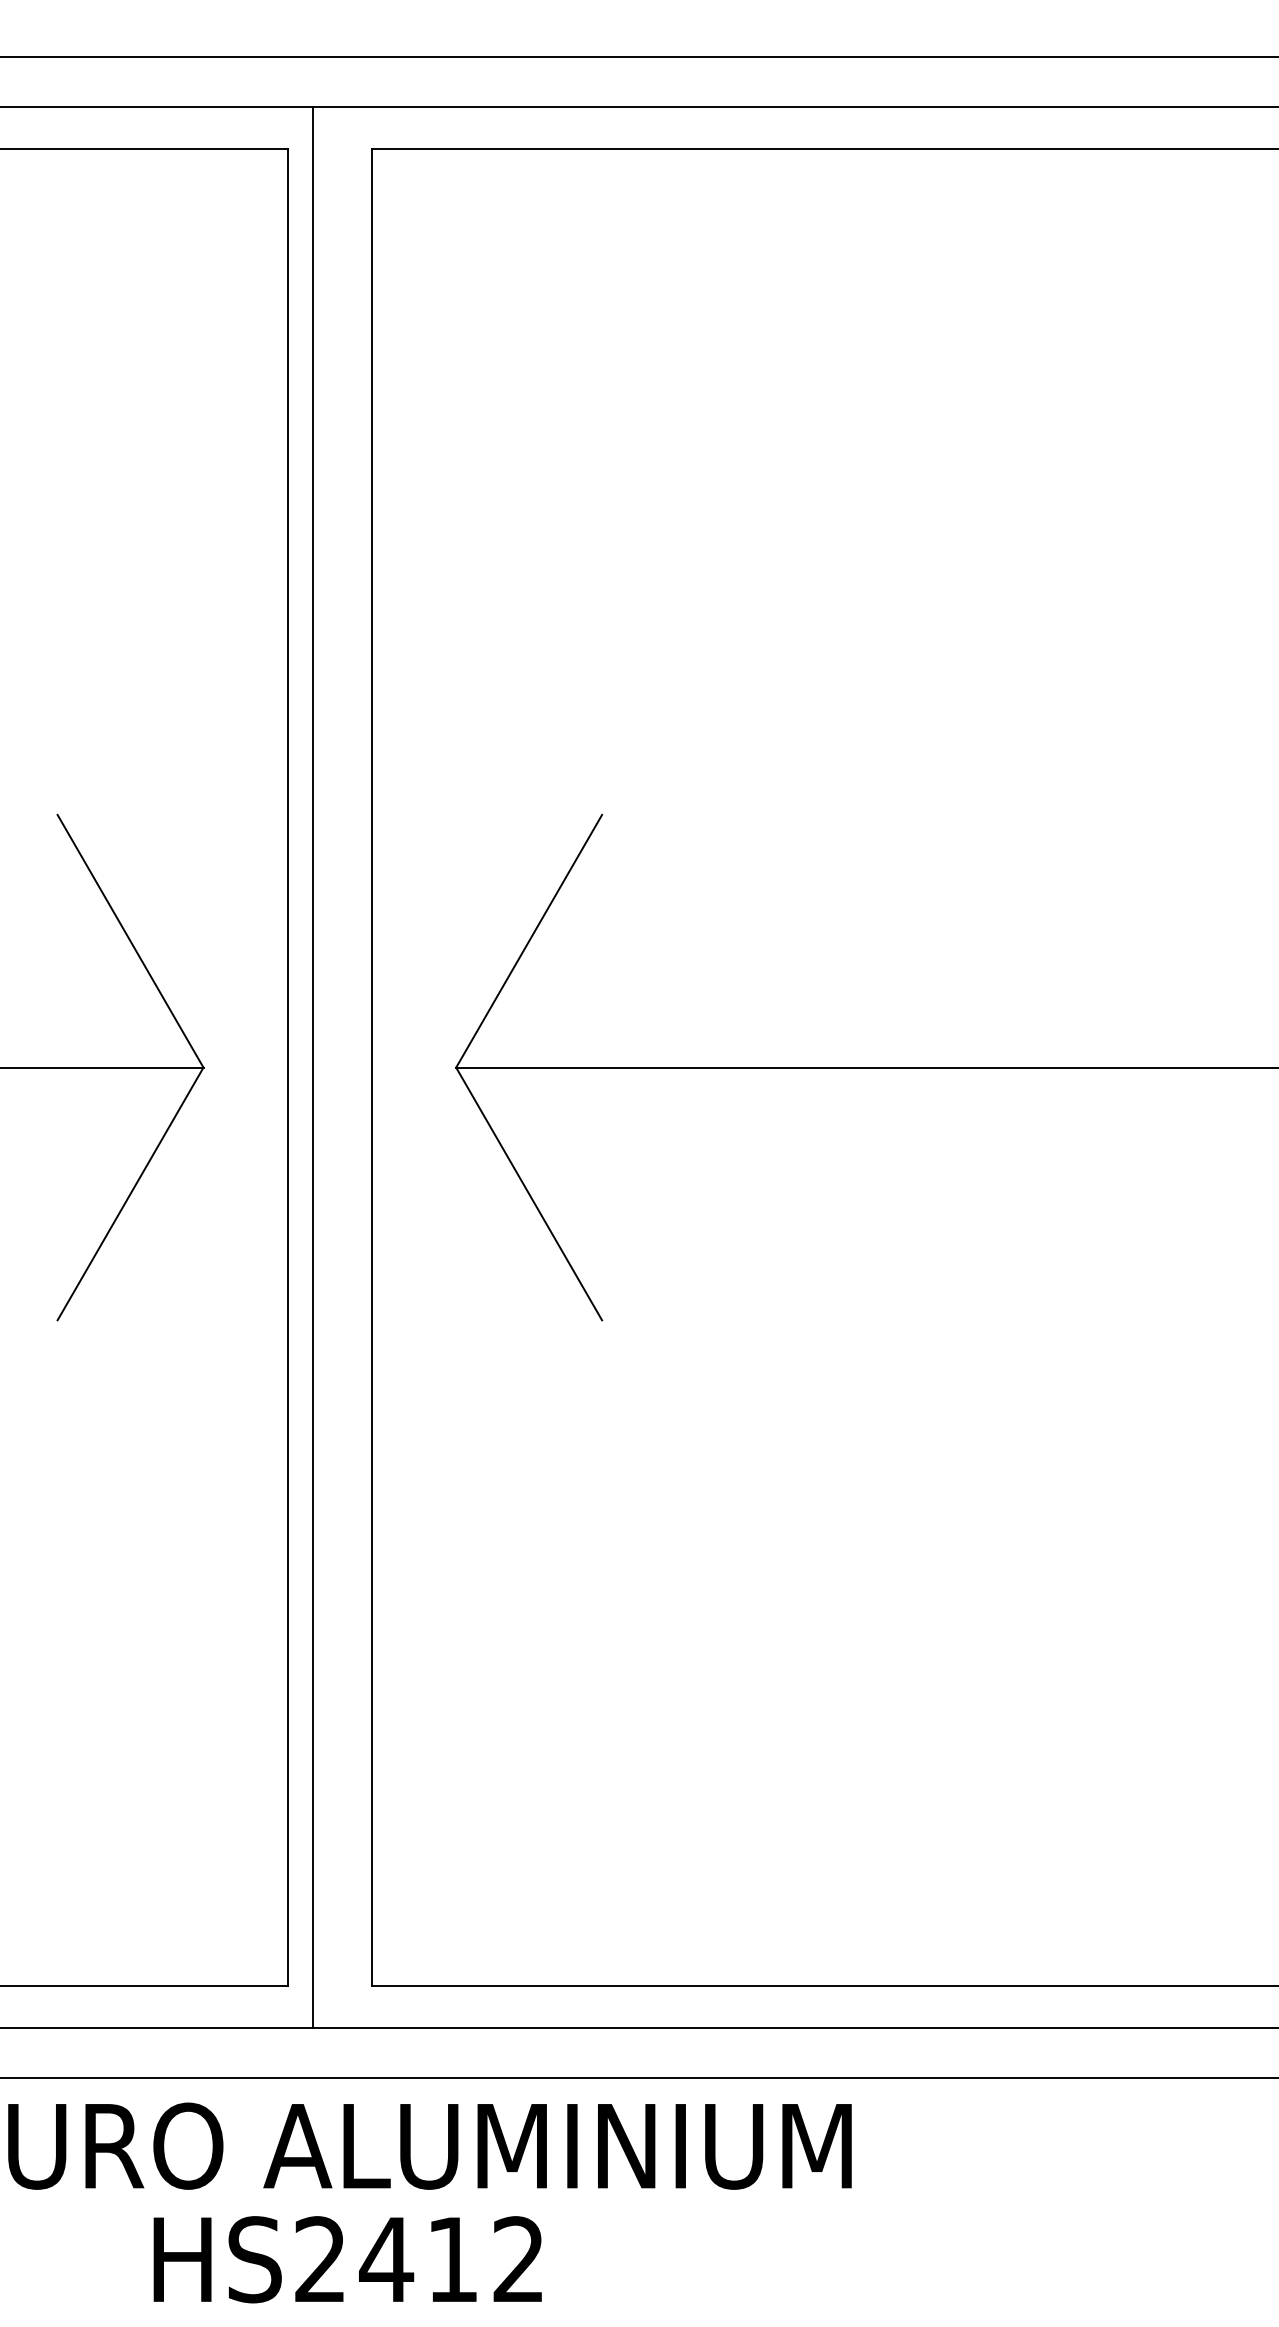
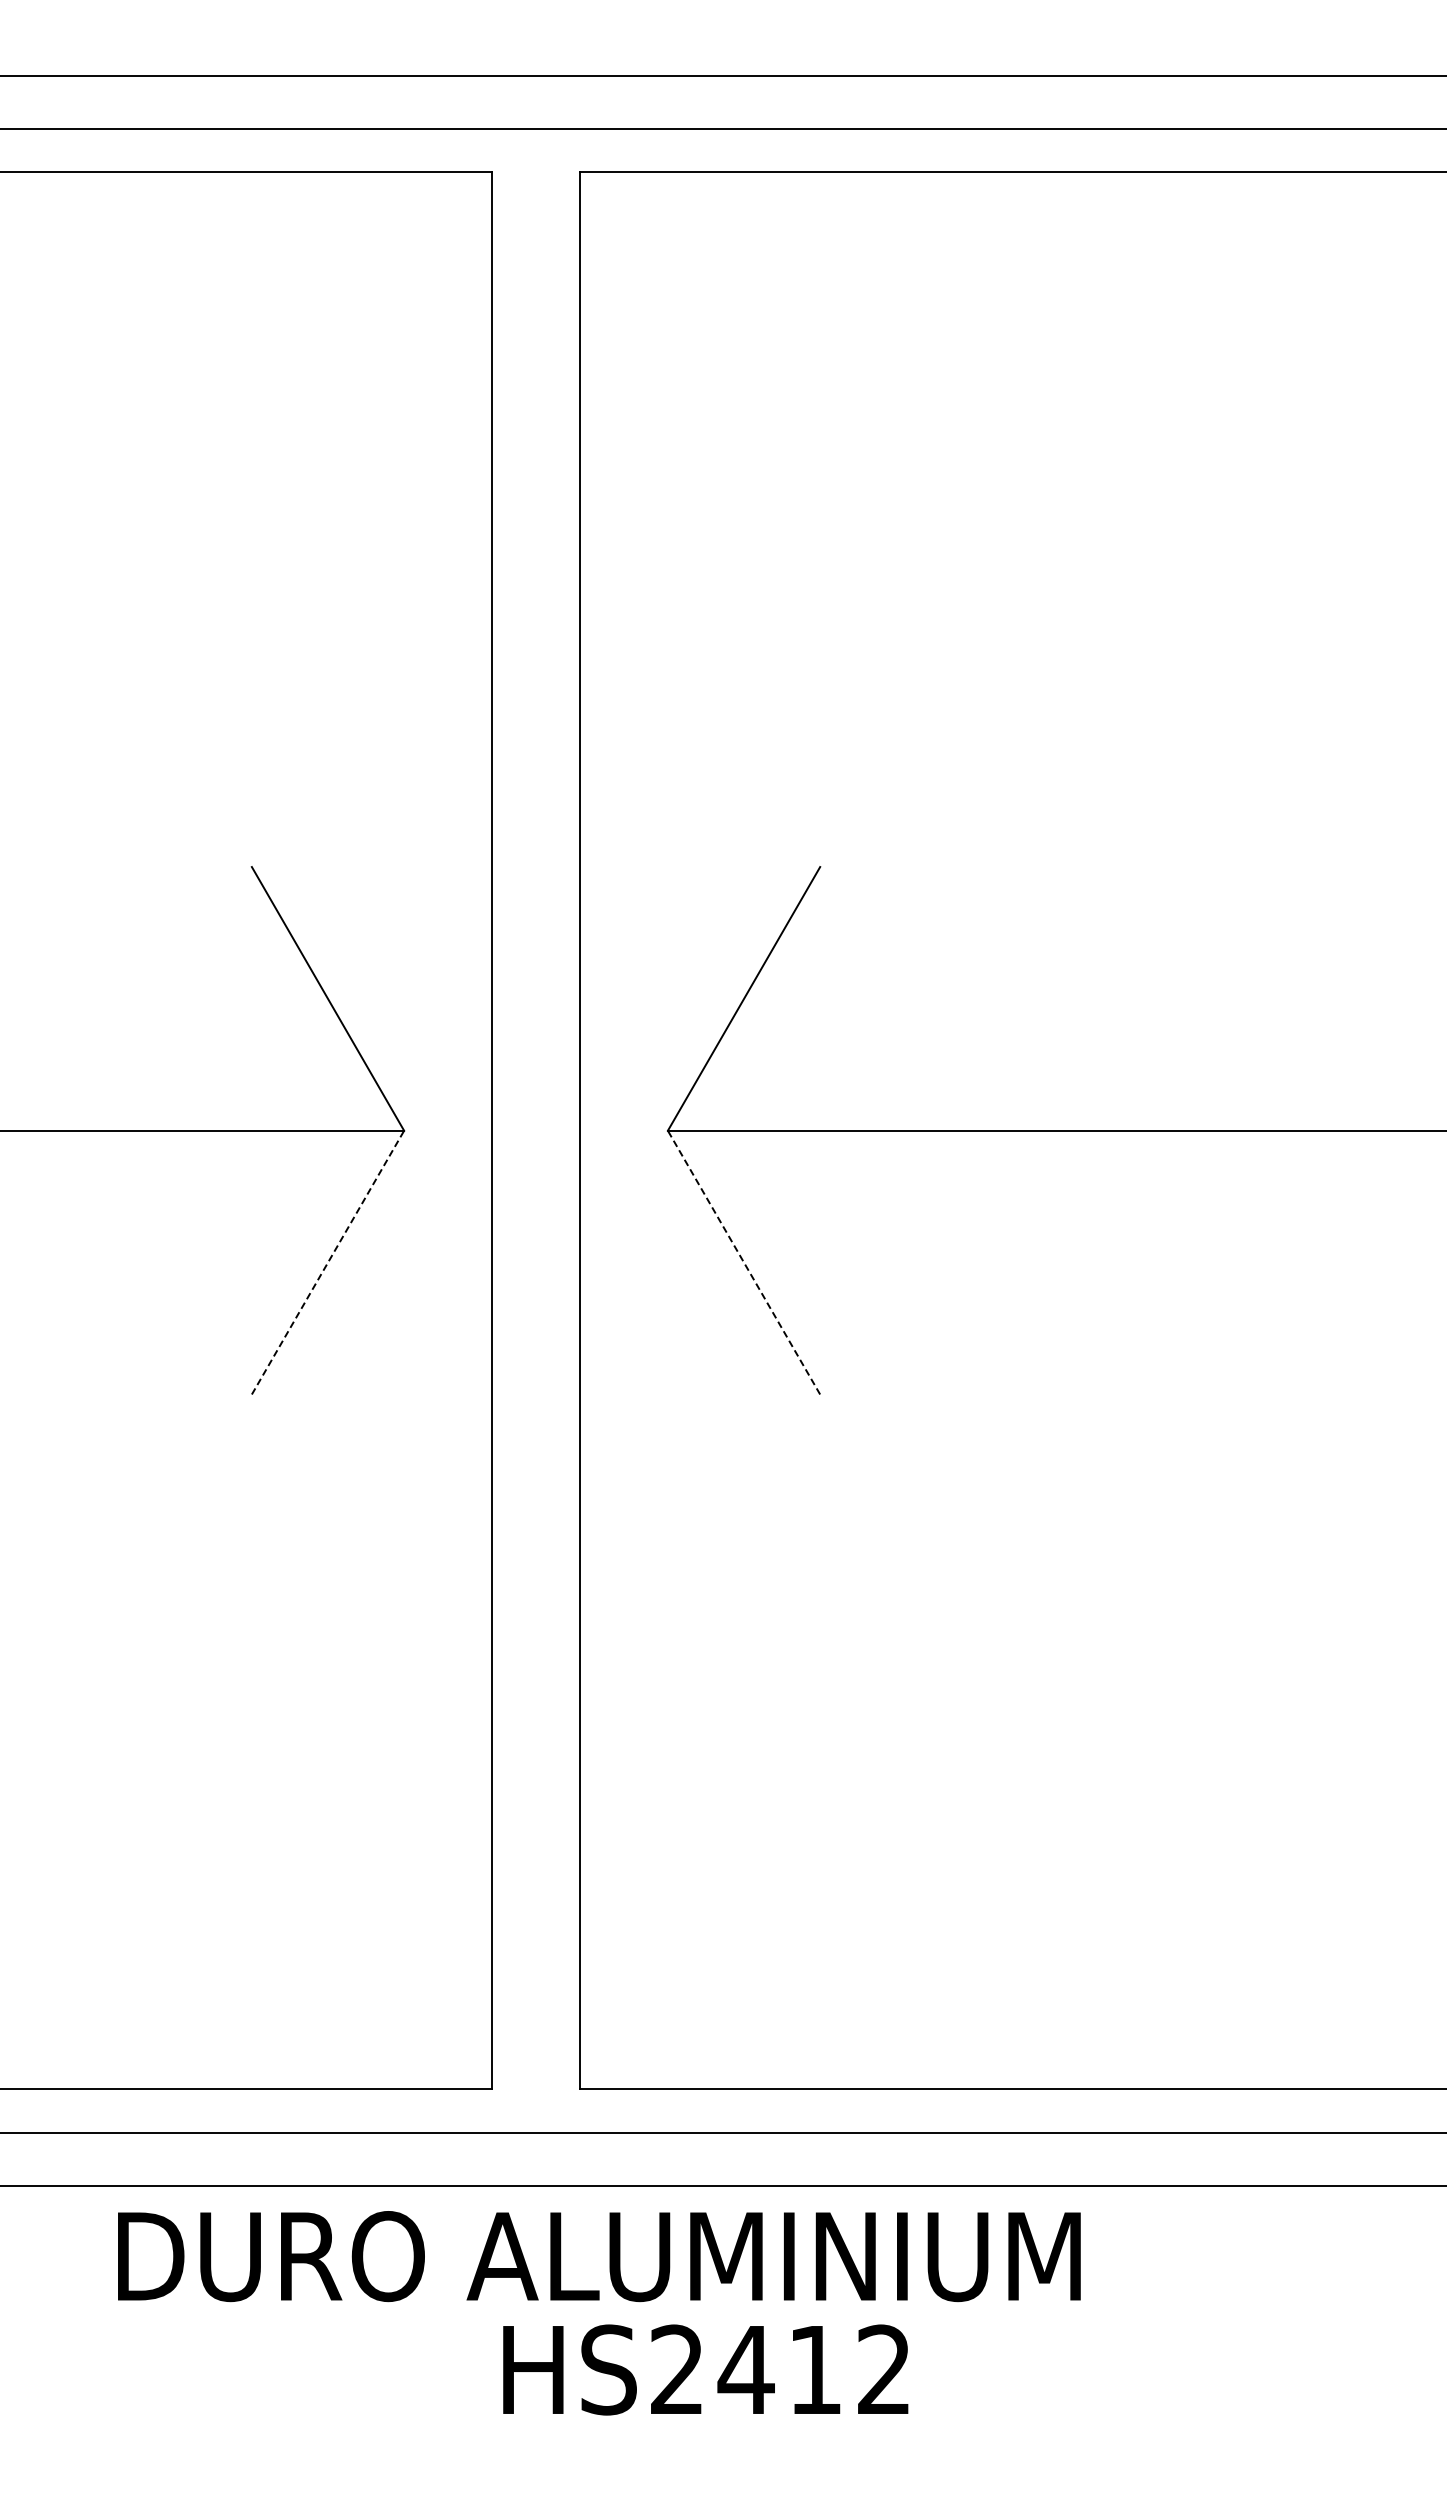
line: (313, 1067) -> (518, 1130), removed
line: (131, 1193) -> (328, 1262), solid -> dashed
line: (528, 1193) -> (743, 1262), solid -> dashed
text: (347, 2259) -> (705, 2369), moved

